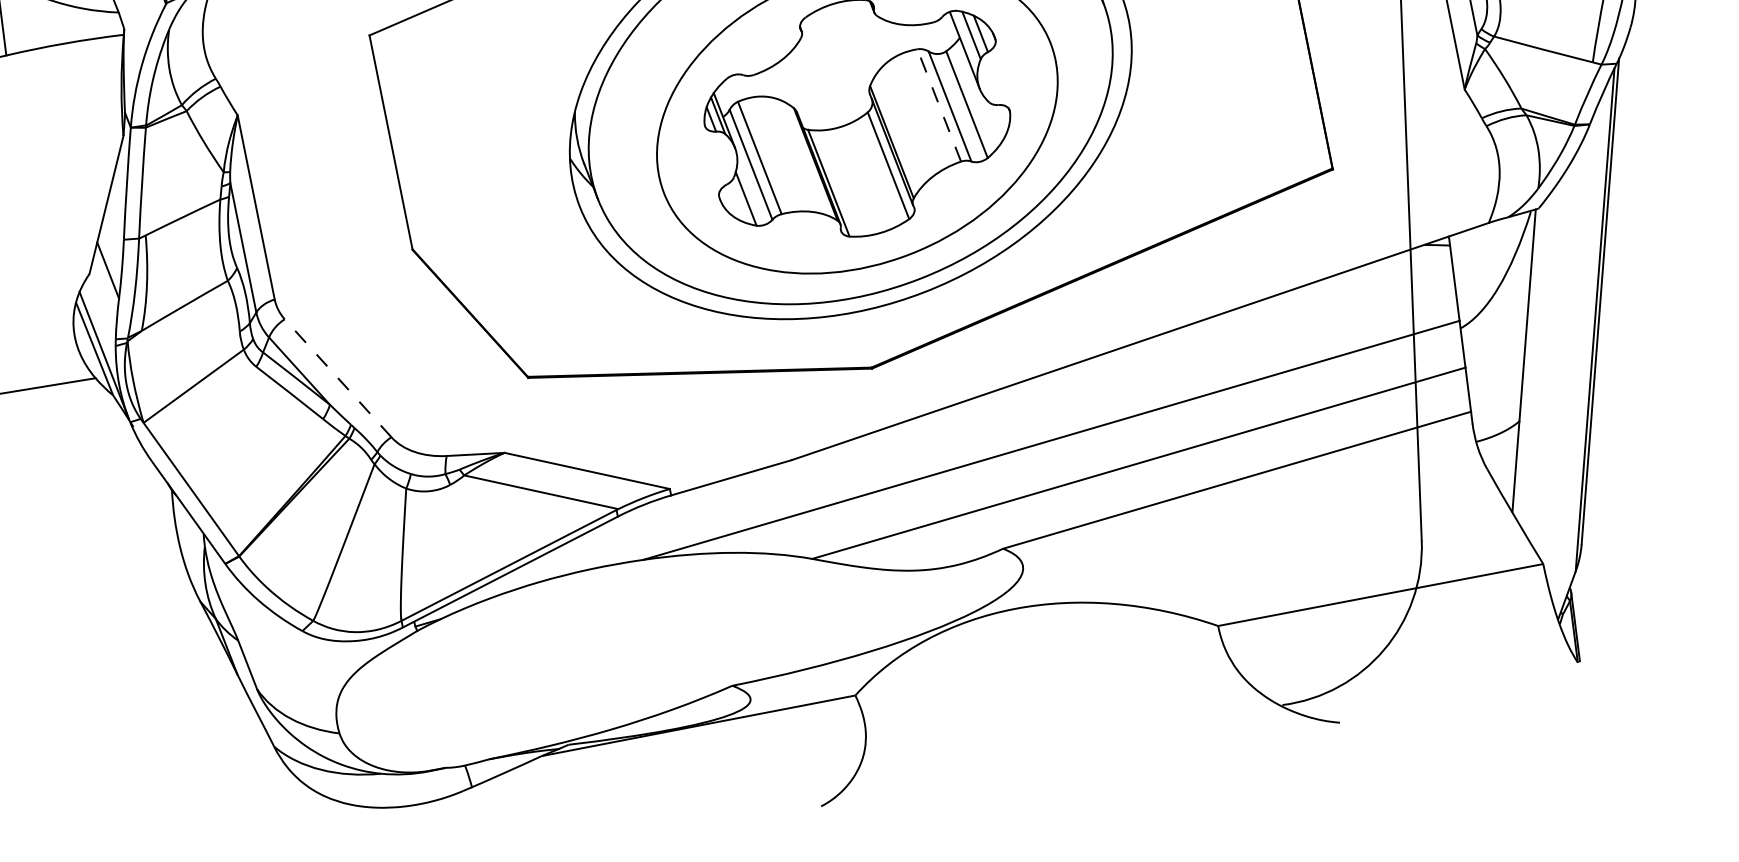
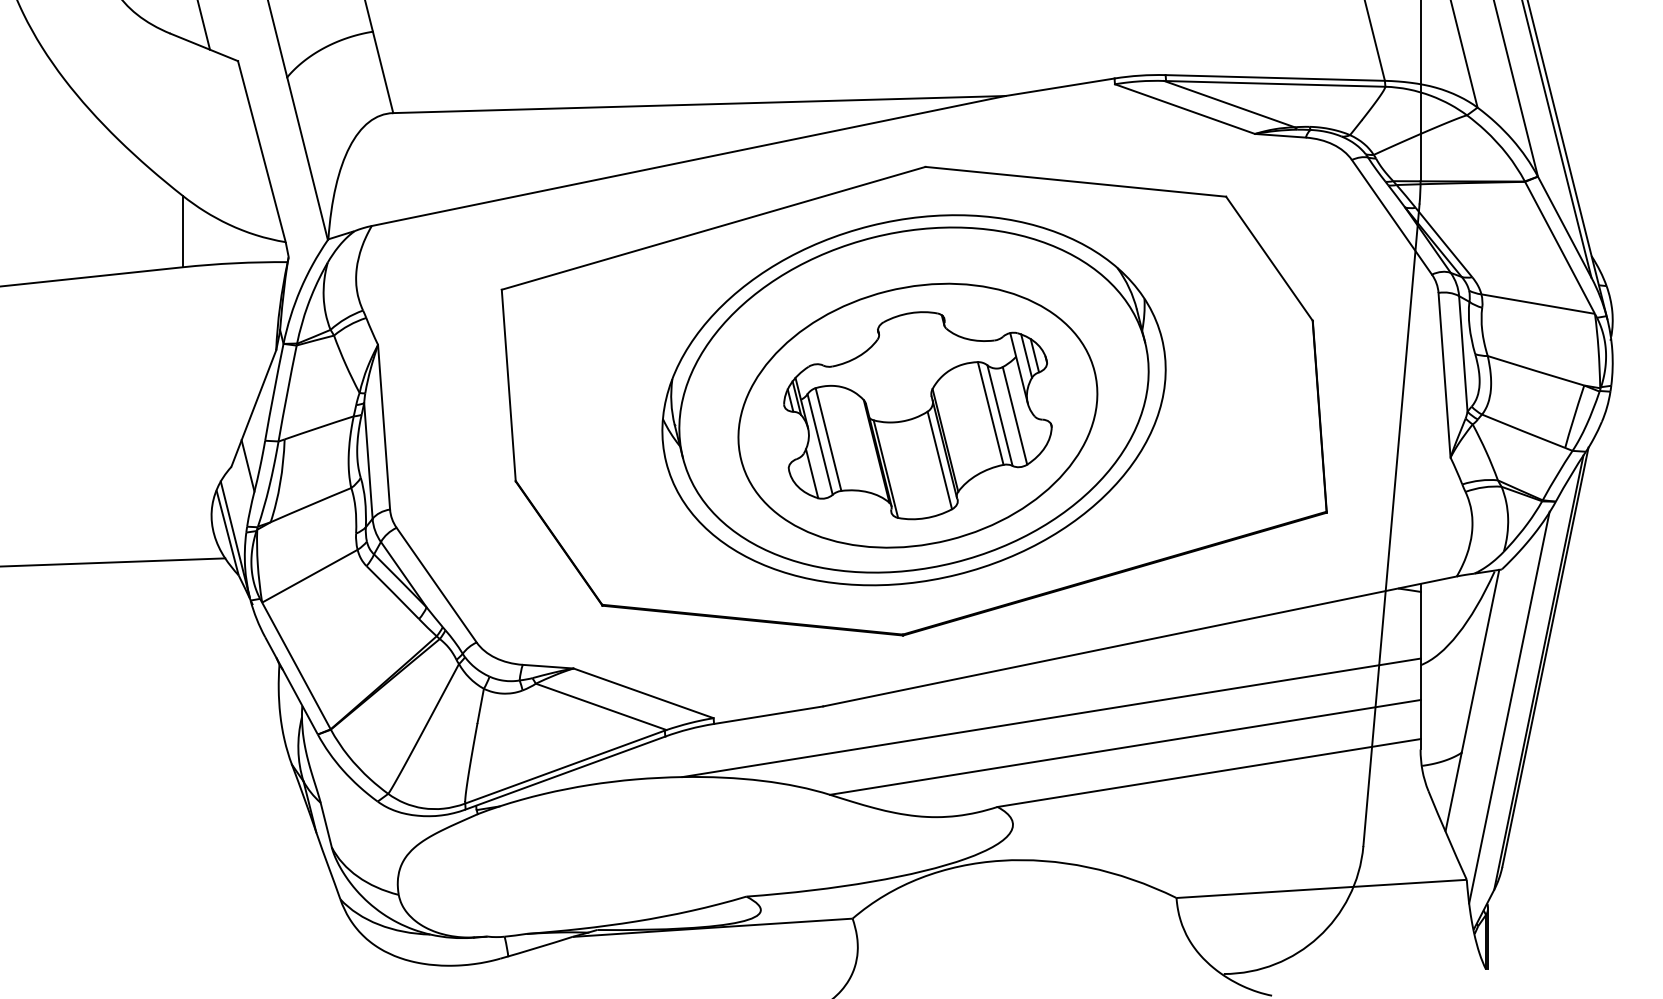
line: (938, 105) -> (990, 413), dashed -> solid
line: (1566, 363) -> (1509, 707), added
line: (337, 378) -> (436, 585), dashed -> solid

